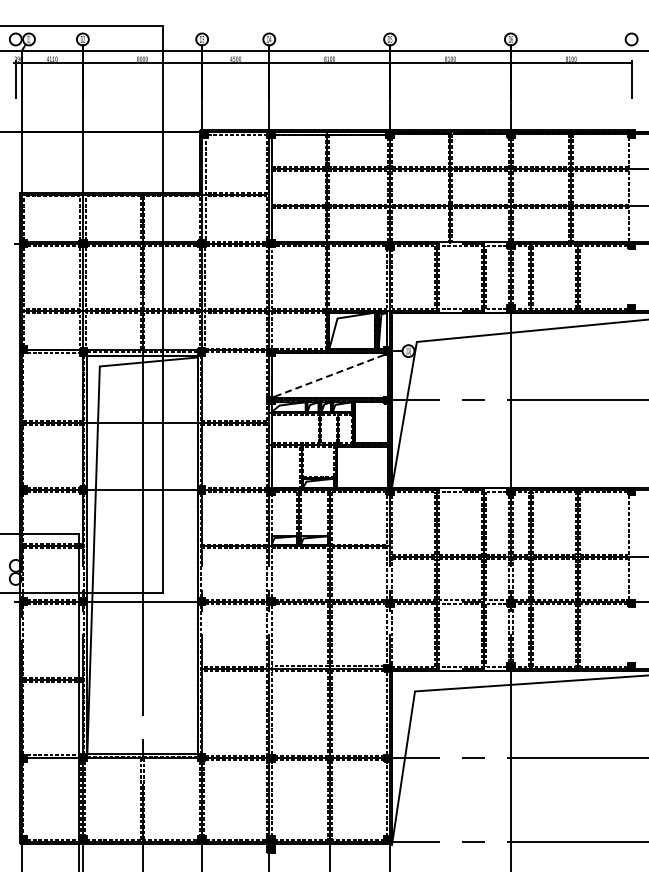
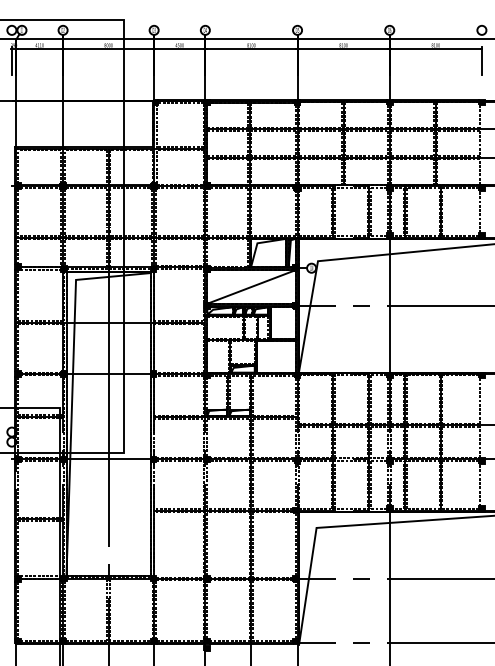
line: (629, 277) -> (480, 212), added
line: (329, 375) -> (251, 286), dashed -> solid
line: (629, 635) -> (480, 485), added

